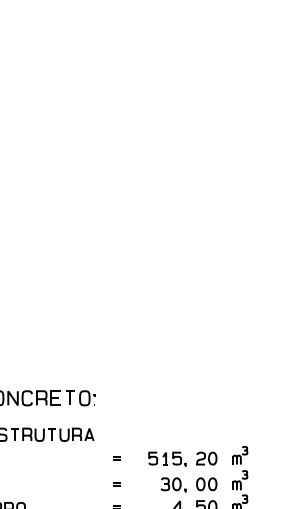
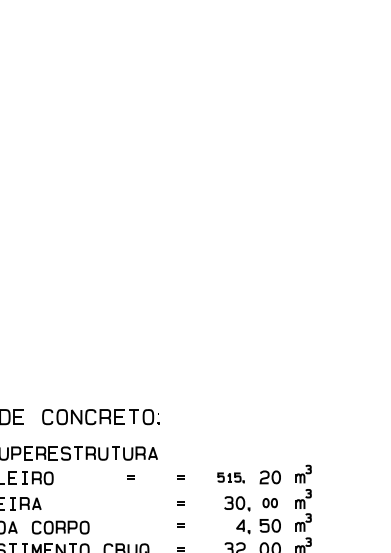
part: (66, 458) -> (130, 477), added
part: (166, 458) -> (230, 477), size x0.7
part: (205, 483) -> (269, 502), size x0.7

